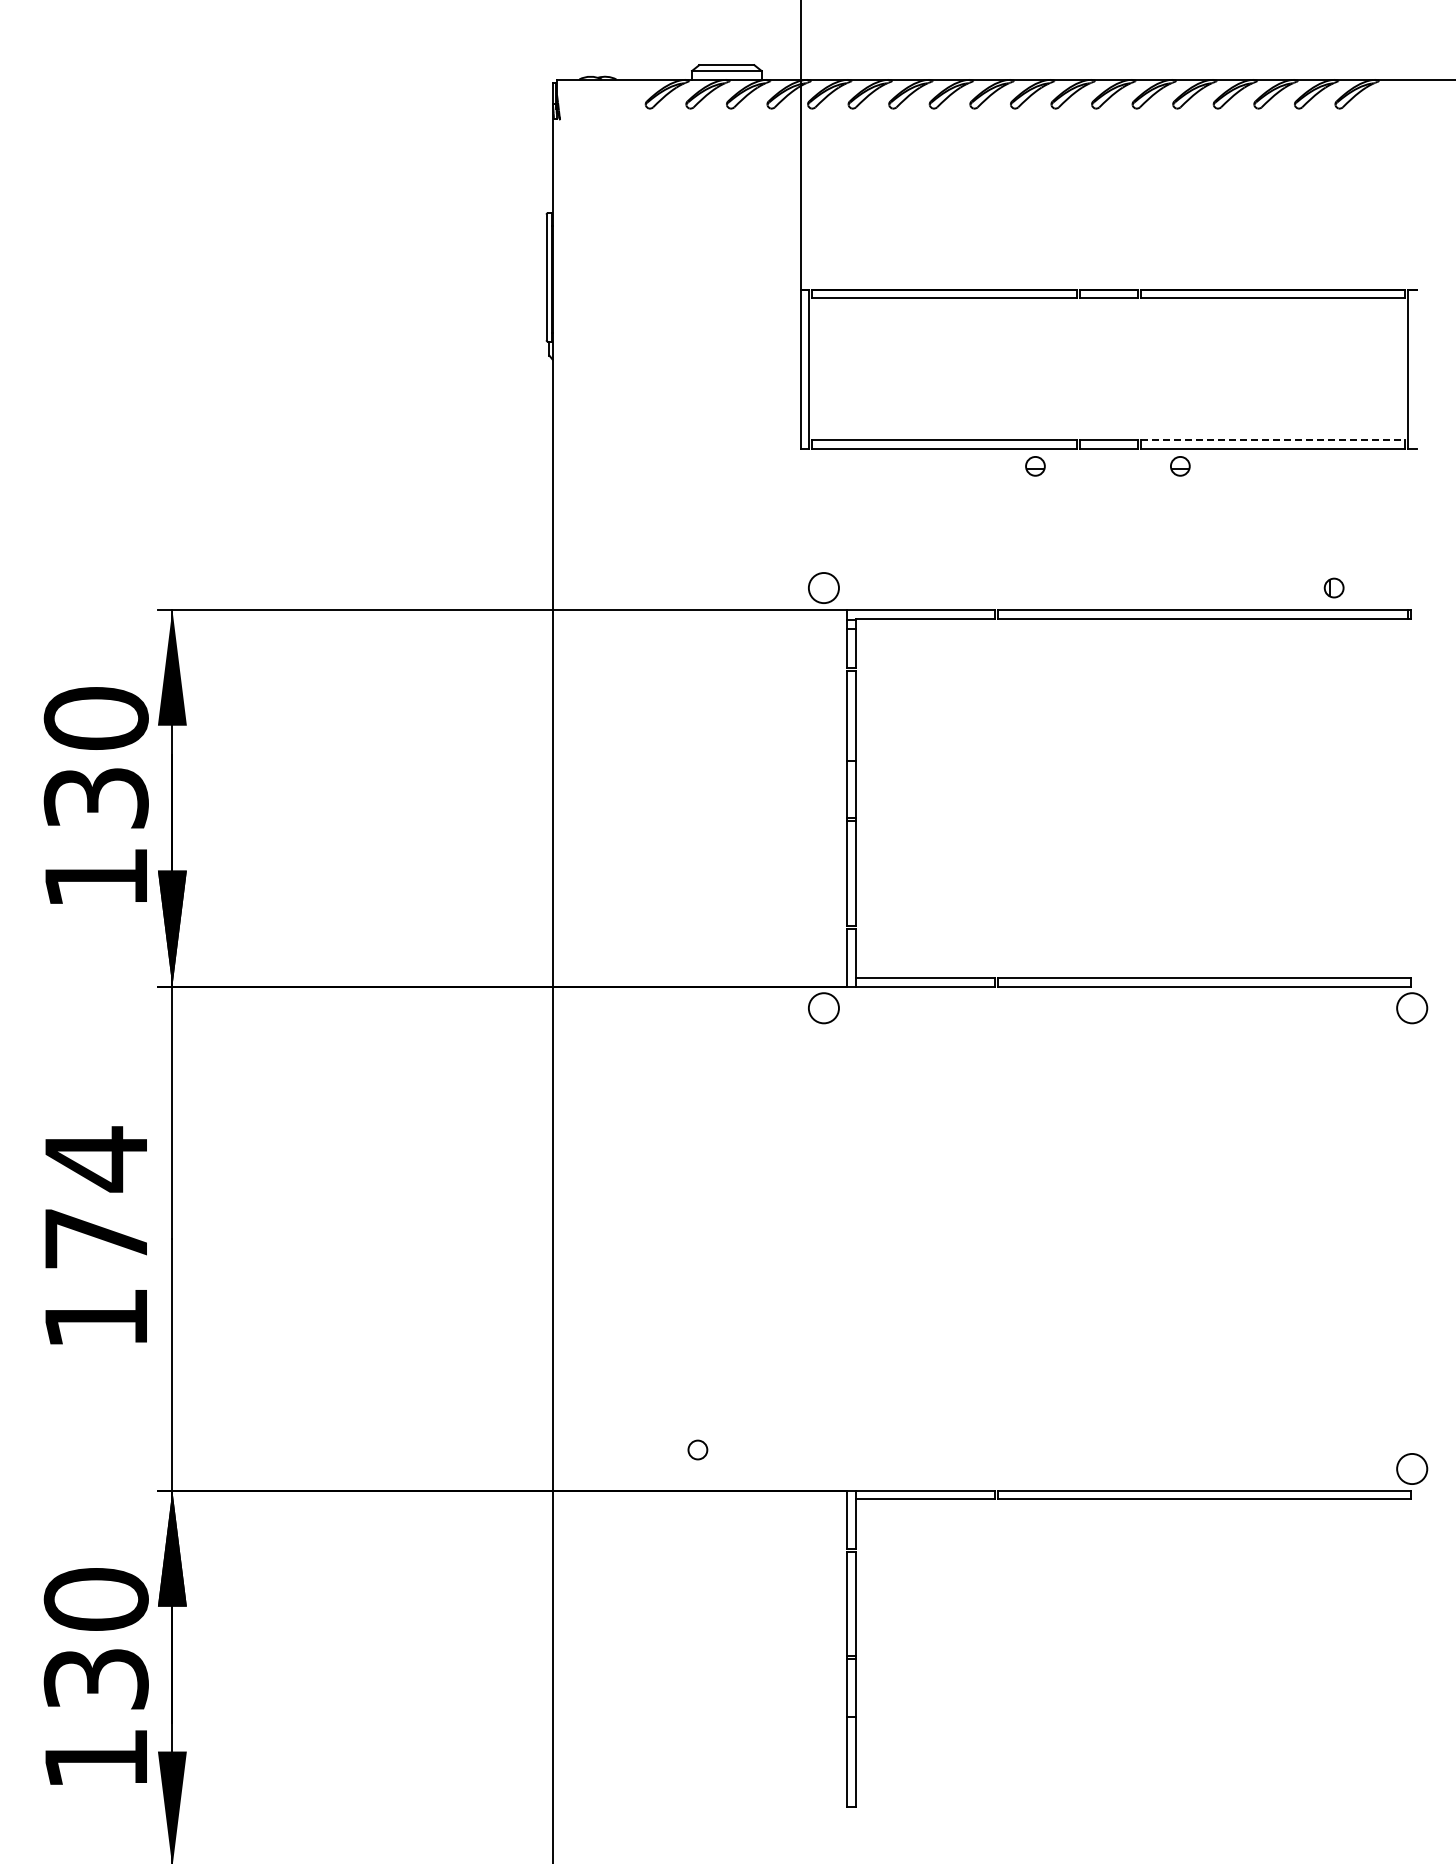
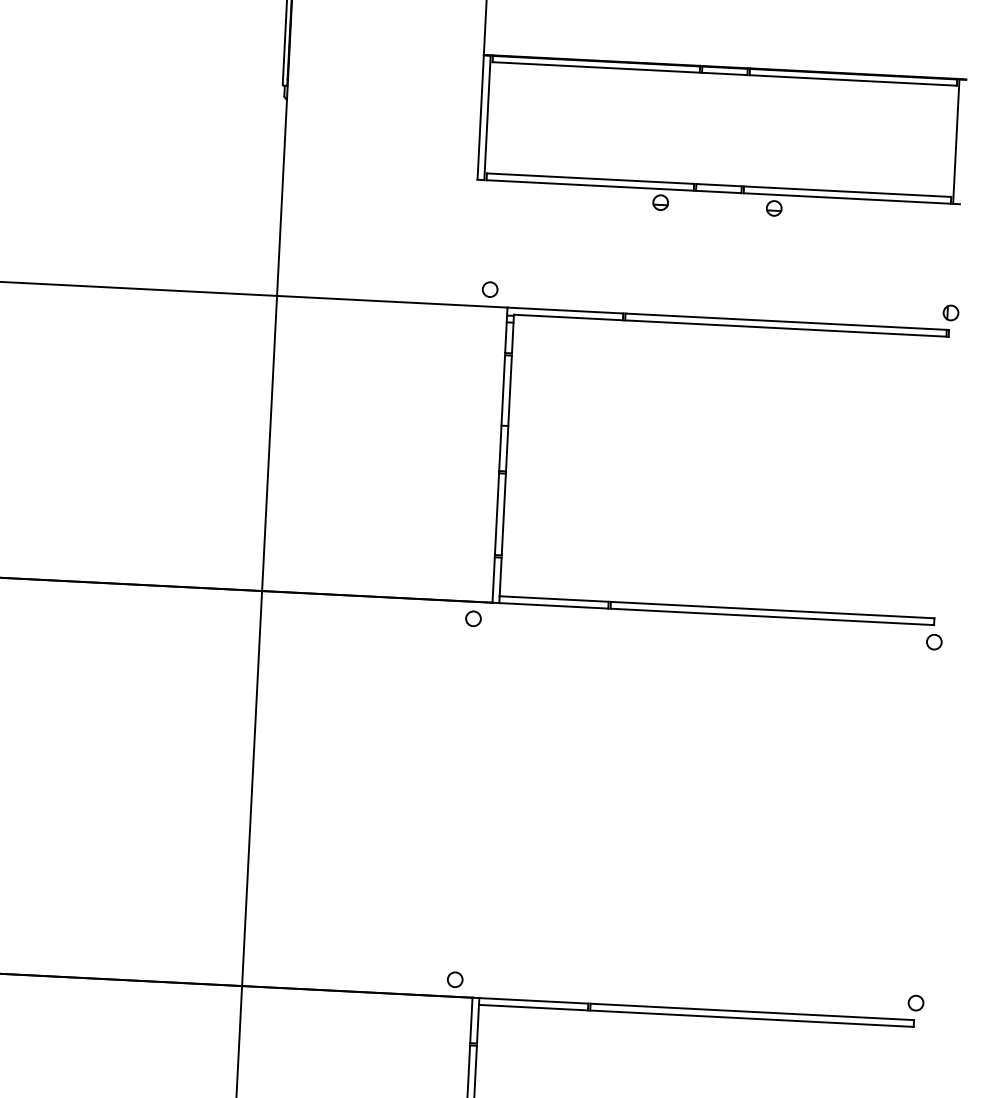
line: (1273, 440) -> (848, 191), dashed -> solid
circle: (823, 587) -> (489, 289), size x0.62
part: (1333, 587) -> (950, 312), moved
circle: (823, 1007) -> (473, 618), size x0.62
circle: (1411, 1007) -> (933, 641), size x0.62
circle: (697, 1449) -> (454, 979), moved
circle: (1411, 1468) -> (915, 1002), size x0.62

